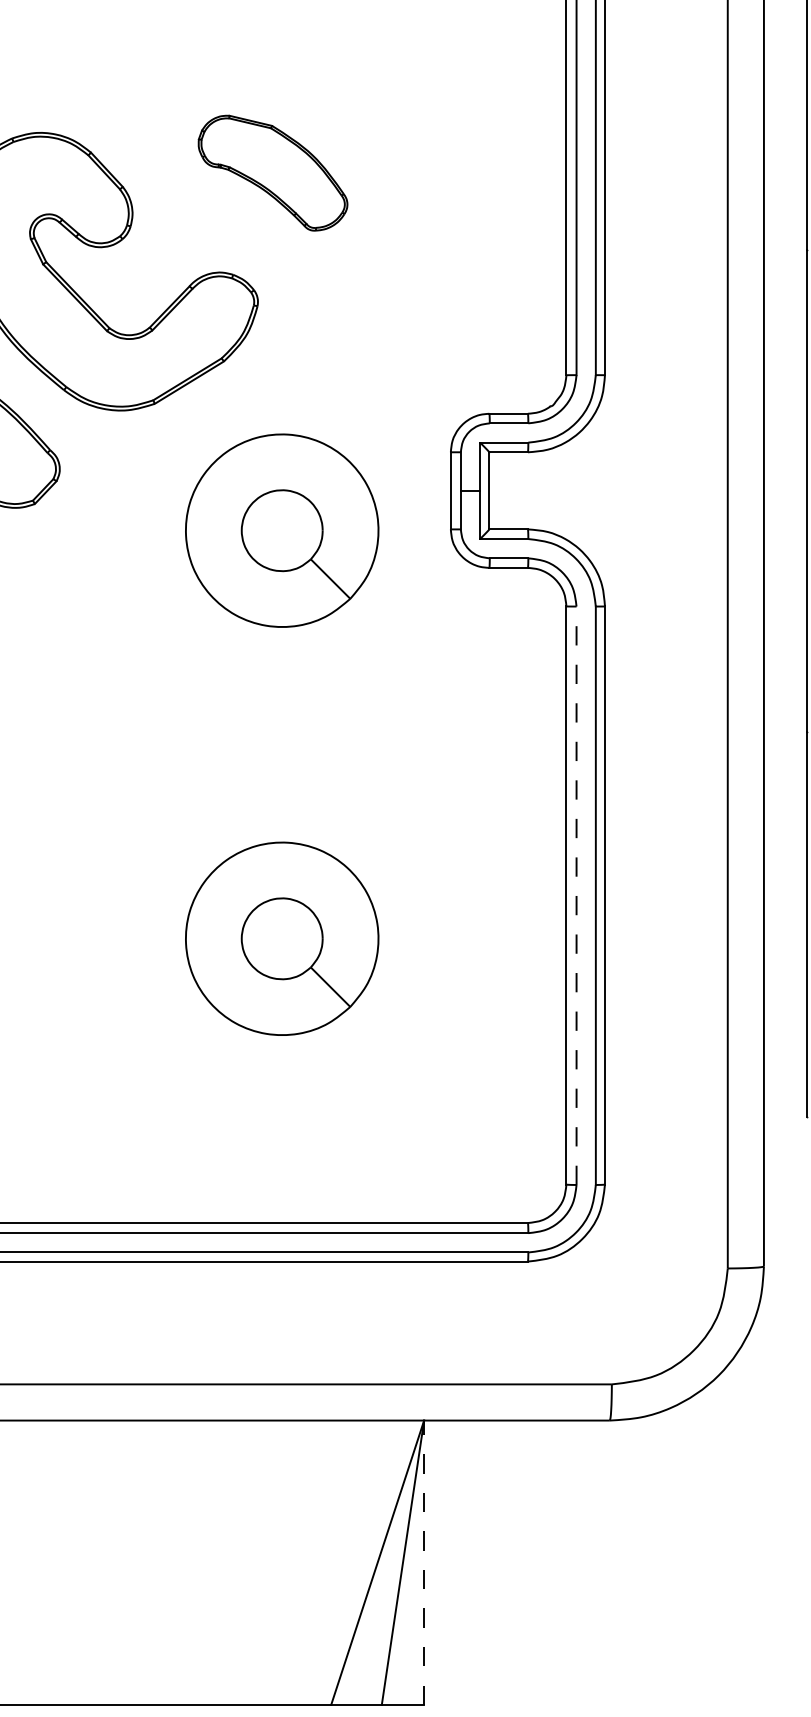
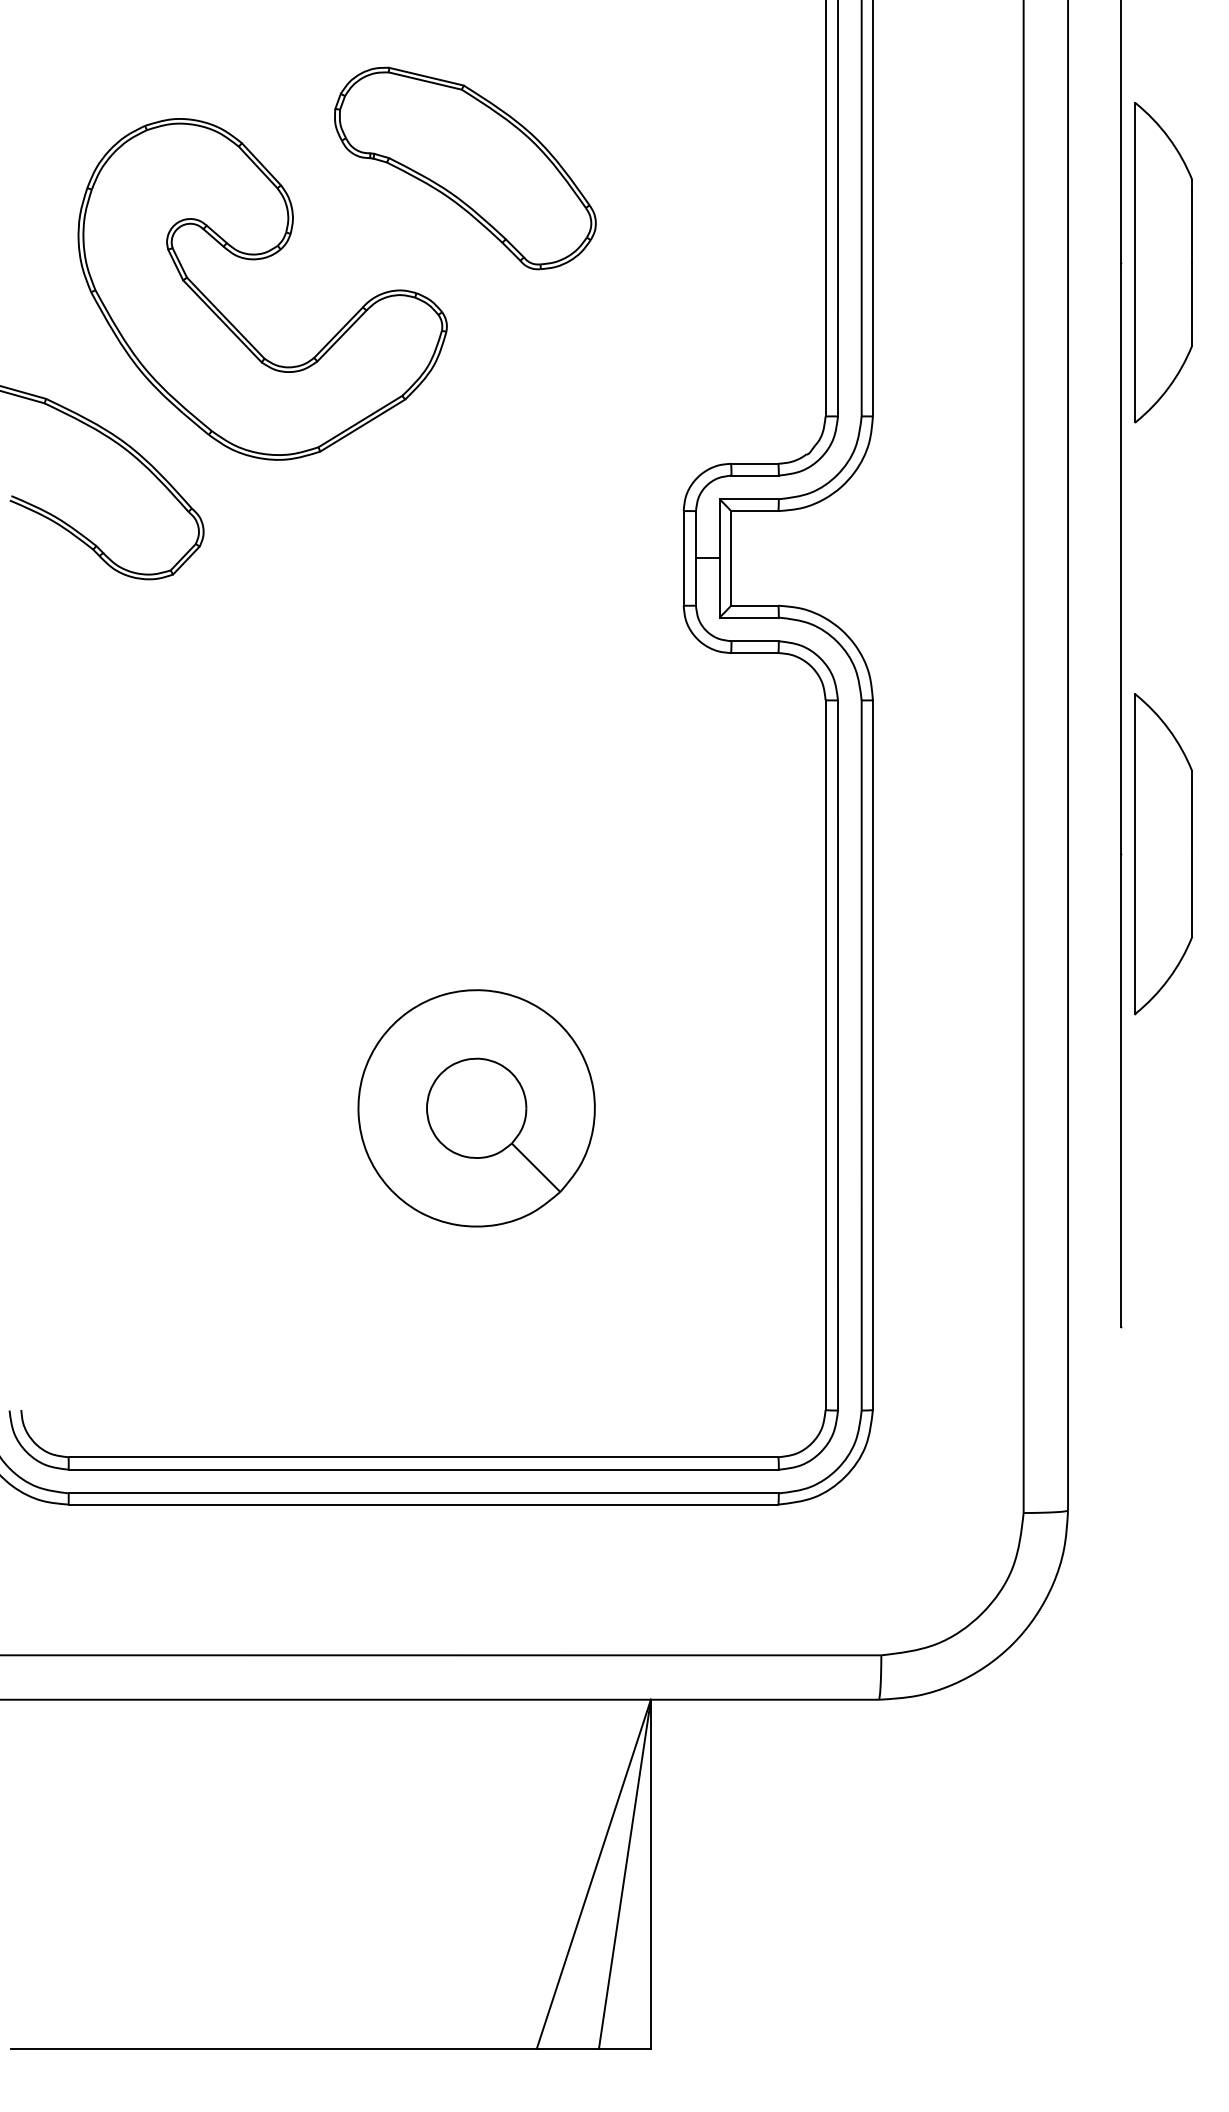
part: (273, 173) -> (465, 168), size x1.43
part: (282, 530) -> (476, 607), removed
line: (576, 894) -> (838, 1054), dashed -> solid
line: (423, 1562) -> (650, 1873), dashed -> solid

